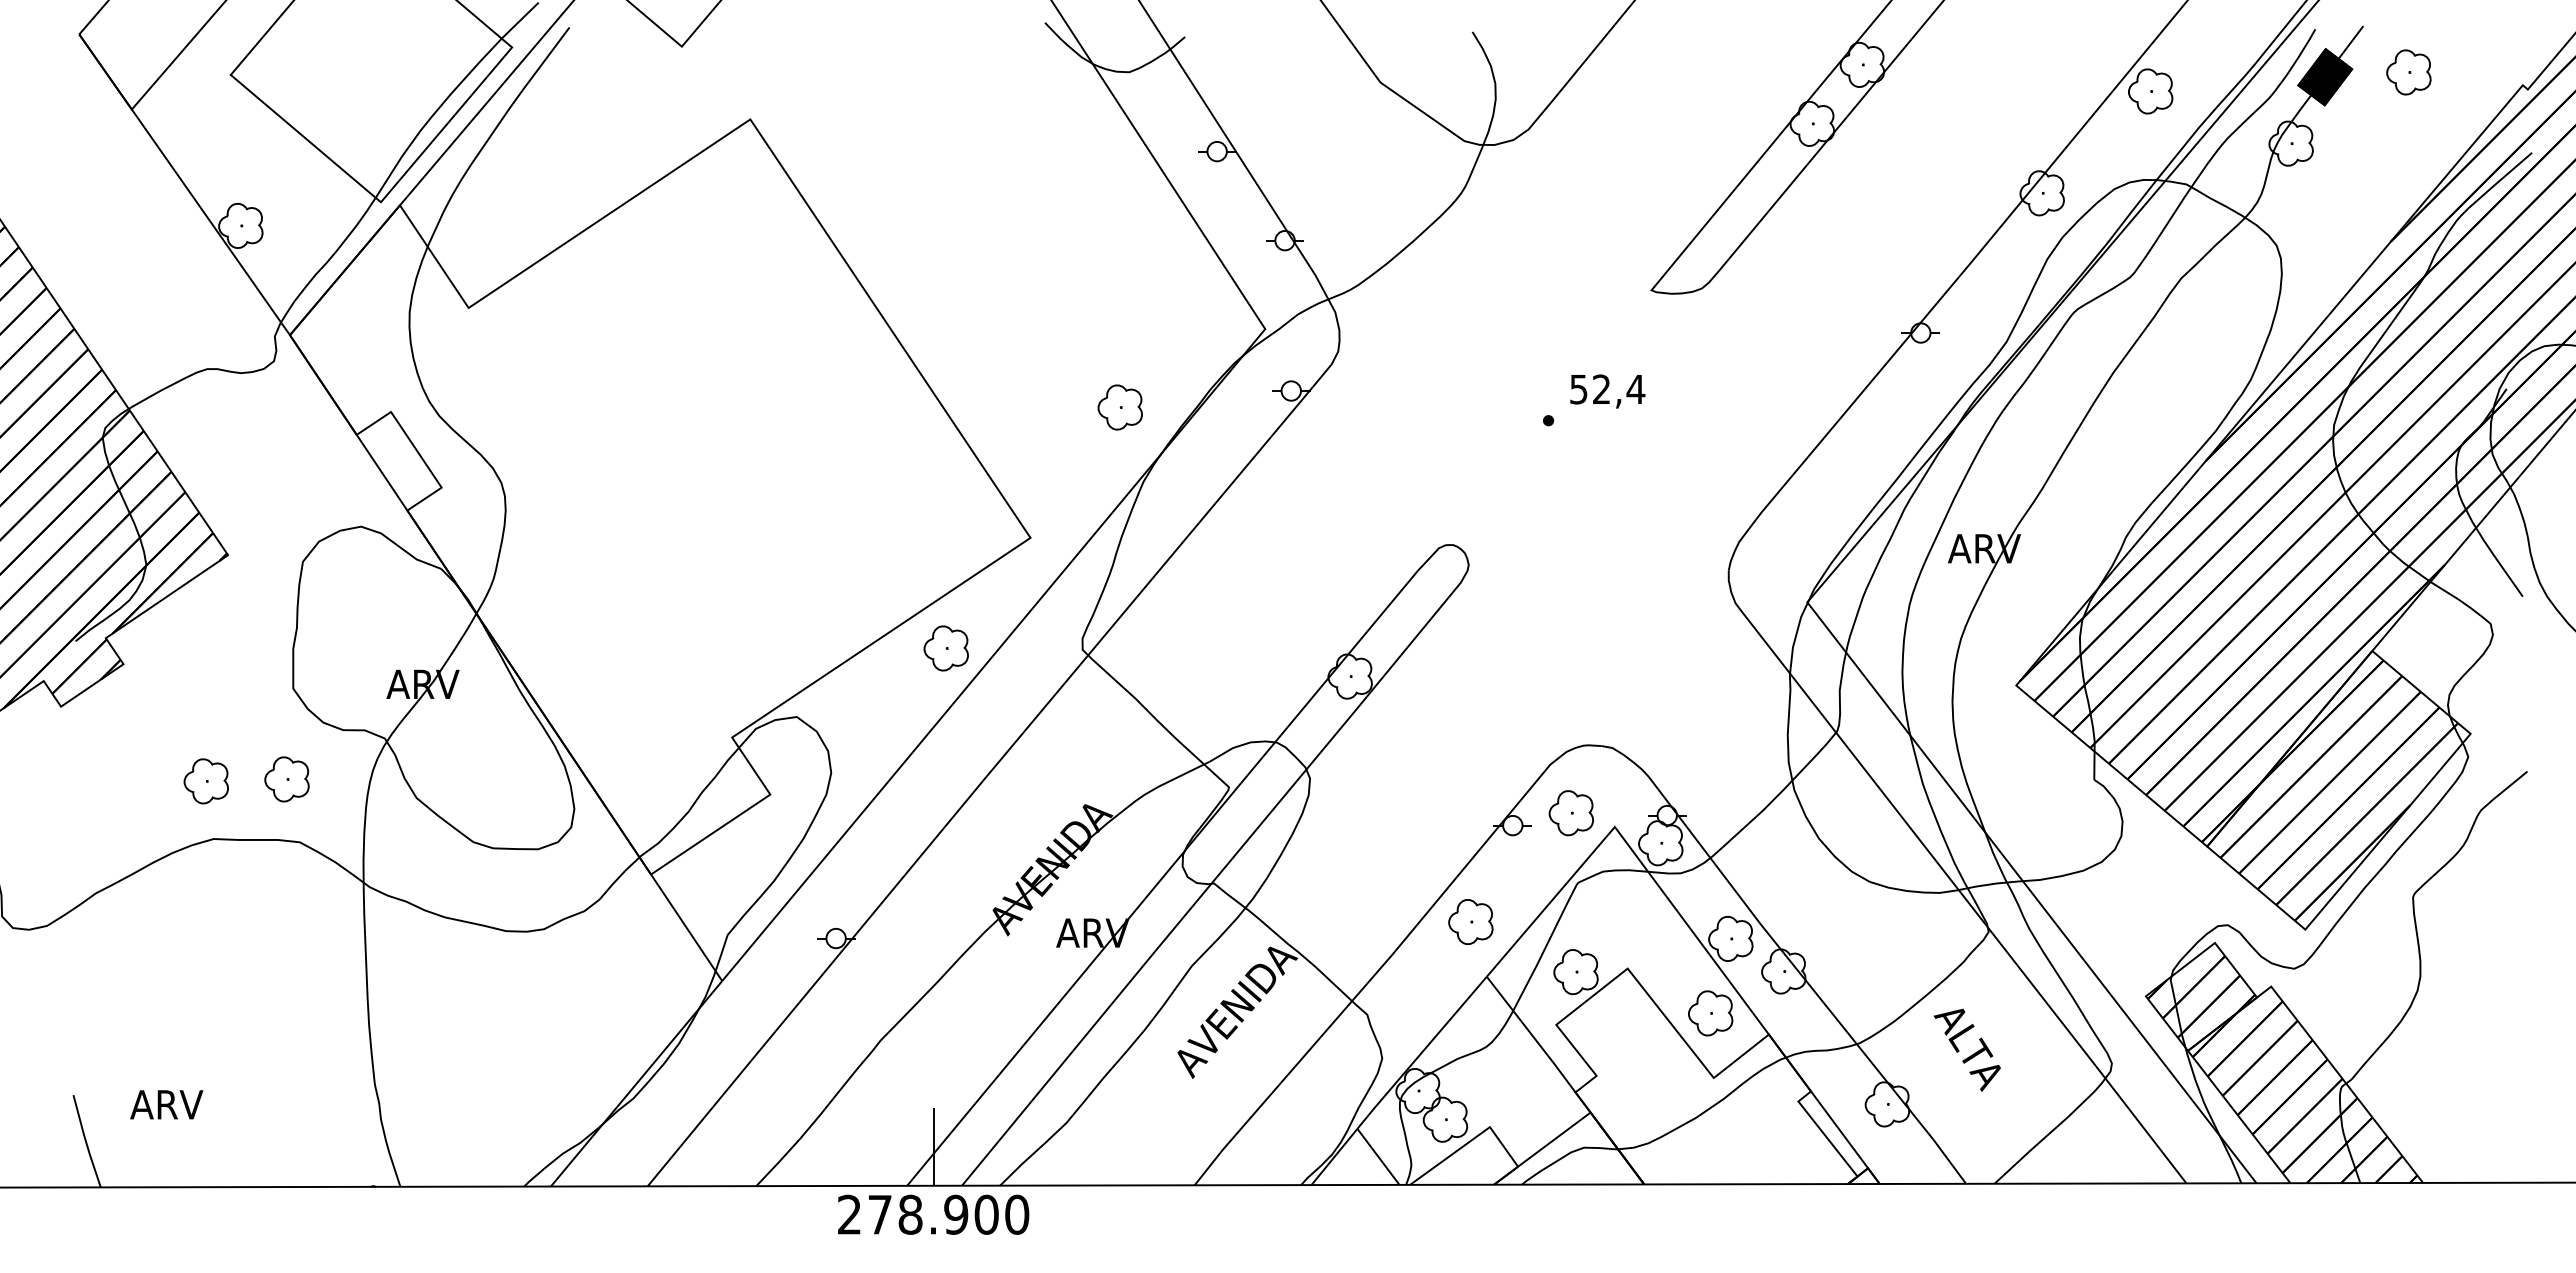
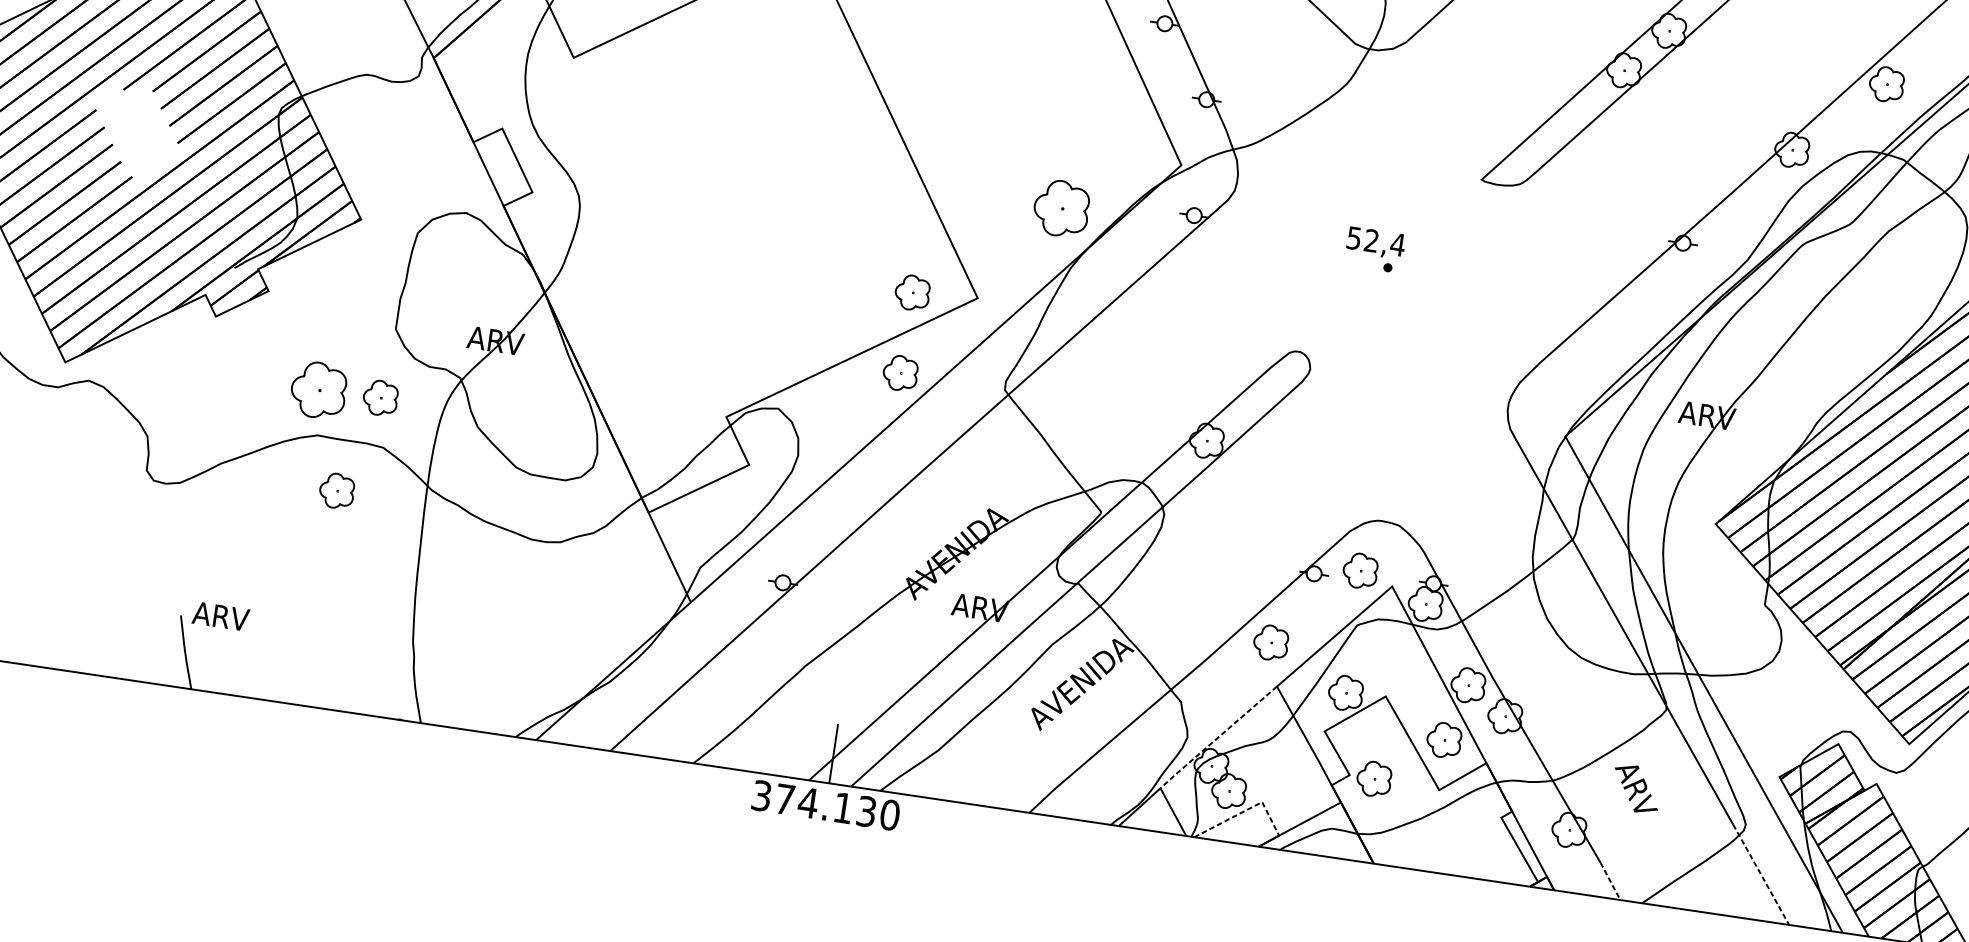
text: (1607, 391) -> (1375, 243), moved
part: (1119, 407) -> (1060, 208), size x1.6
part: (945, 543) -> (911, 292), added
part: (205, 781) -> (317, 390), size x1.6
part: (248, 906) -> (336, 491), added
line: (1421, 1053) -> (1218, 737), solid -> dashed
text: (1975, 1058) -> (1641, 805), ALTA -> ARV
part: (1628, 1076) -> (1374, 779), added
text: (166, 1104) -> (220, 616), moved
line: (2141, 1125) -> (1761, 875), solid -> dashed
line: (1470, 1141) -> (1245, 810), solid -> dashed
line: (1950, 1162) -> (1610, 881), solid -> dashed
text: (918, 1214) -> (814, 803), 278.900 -> 374.130

